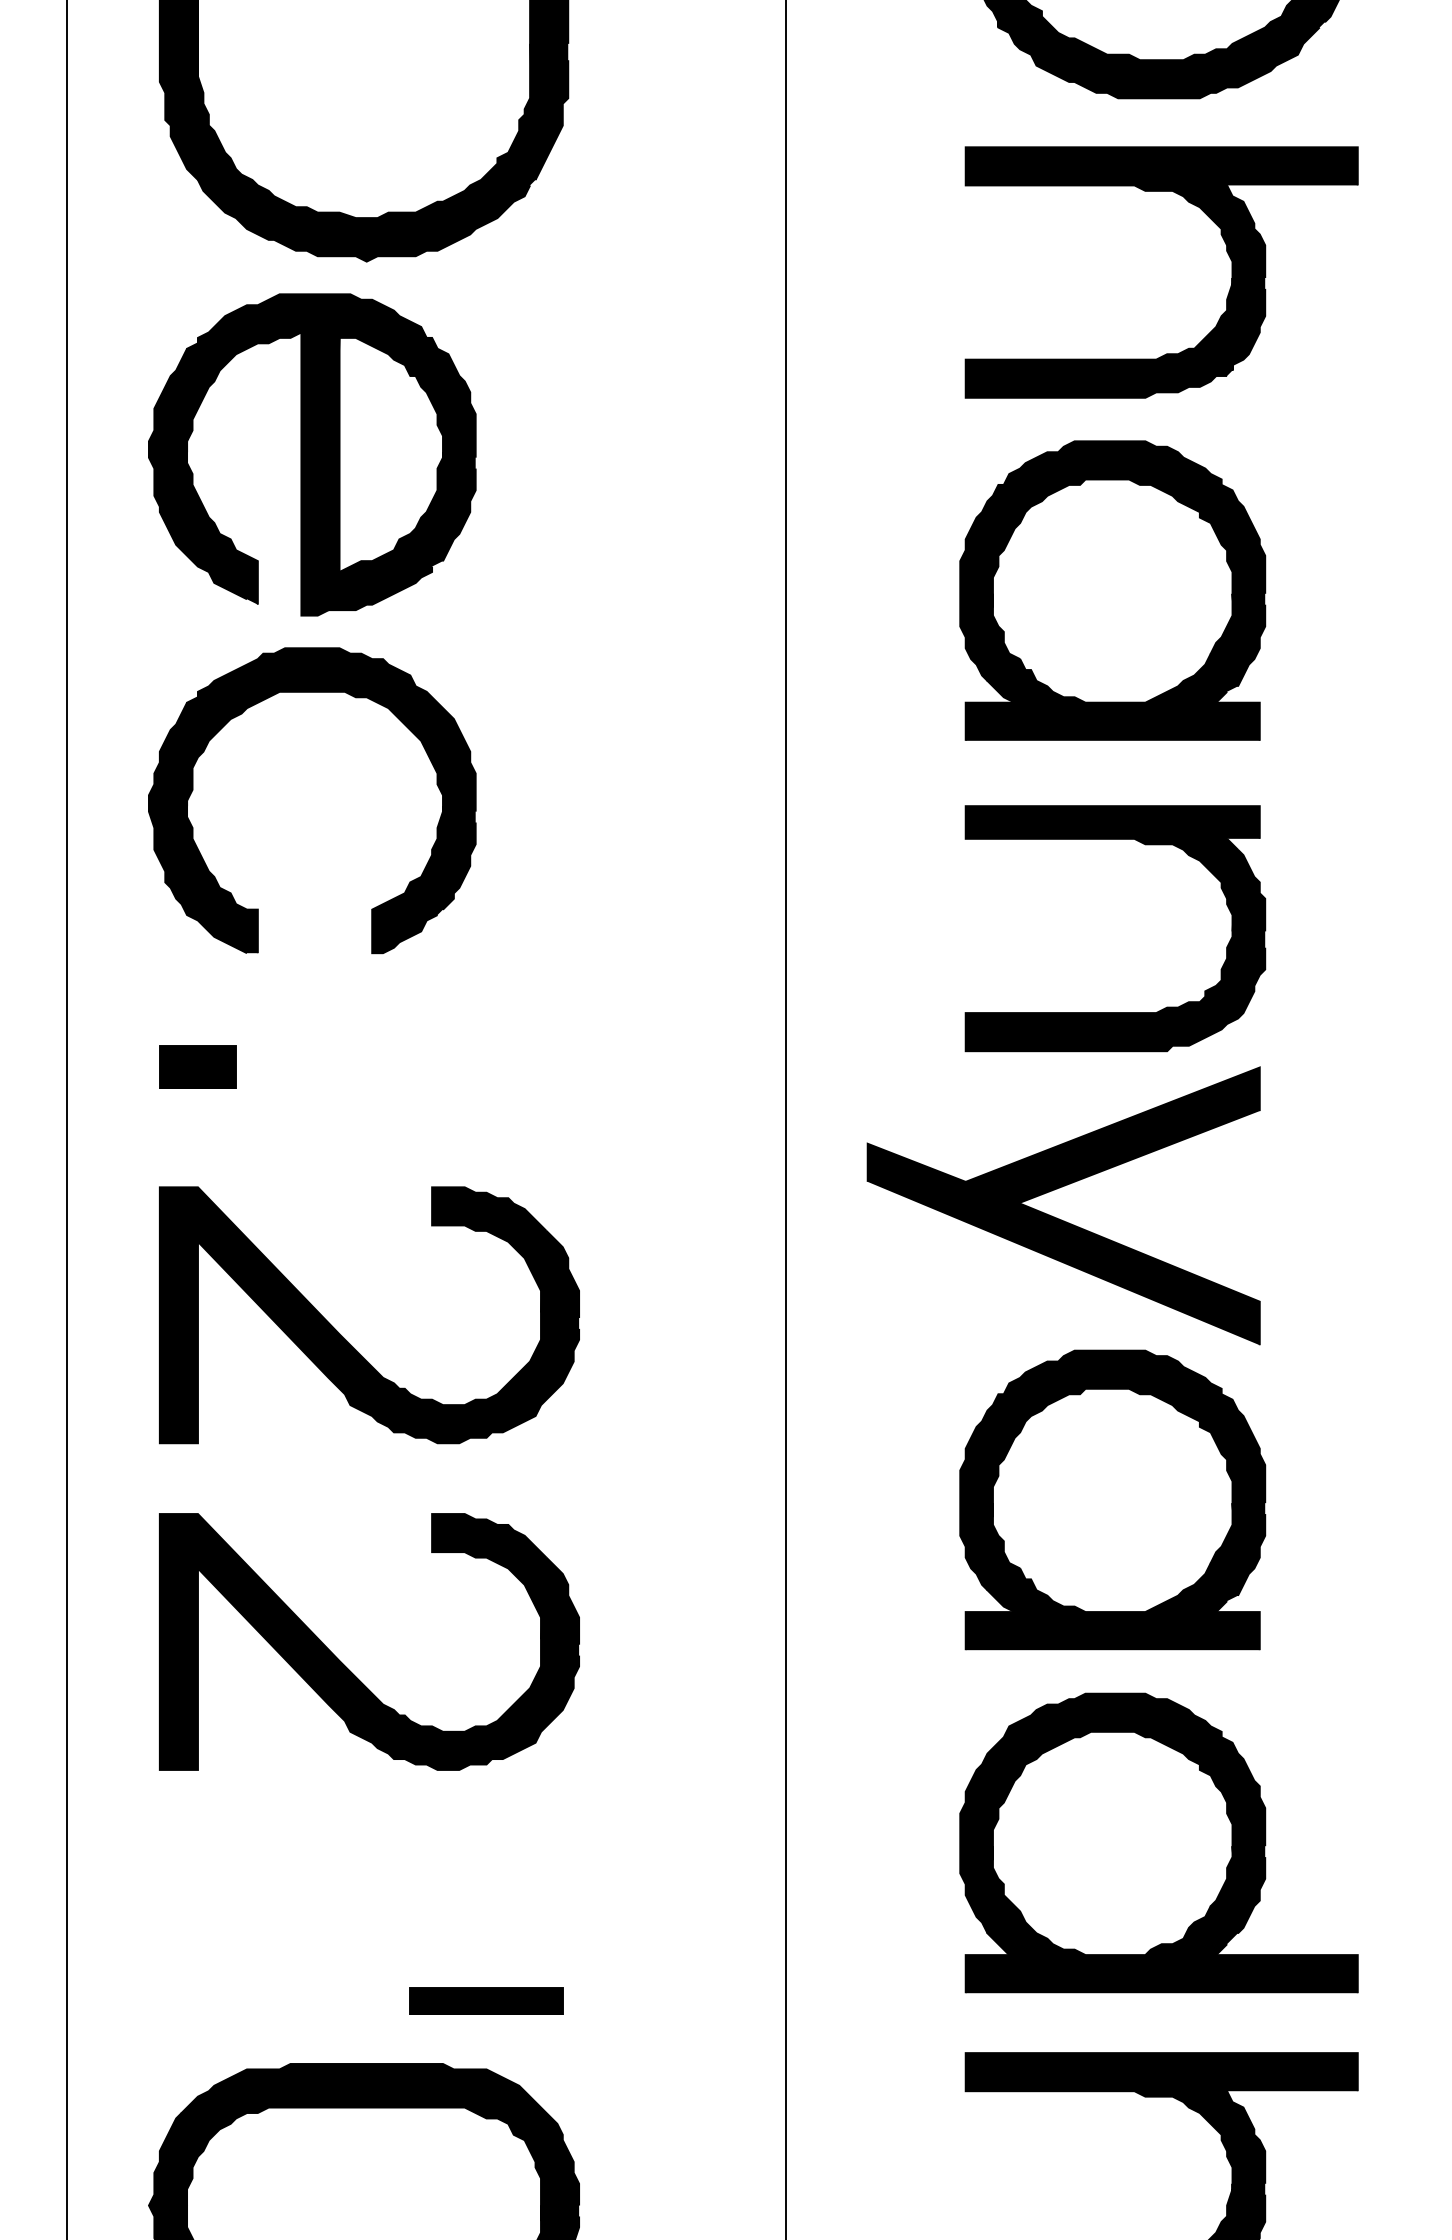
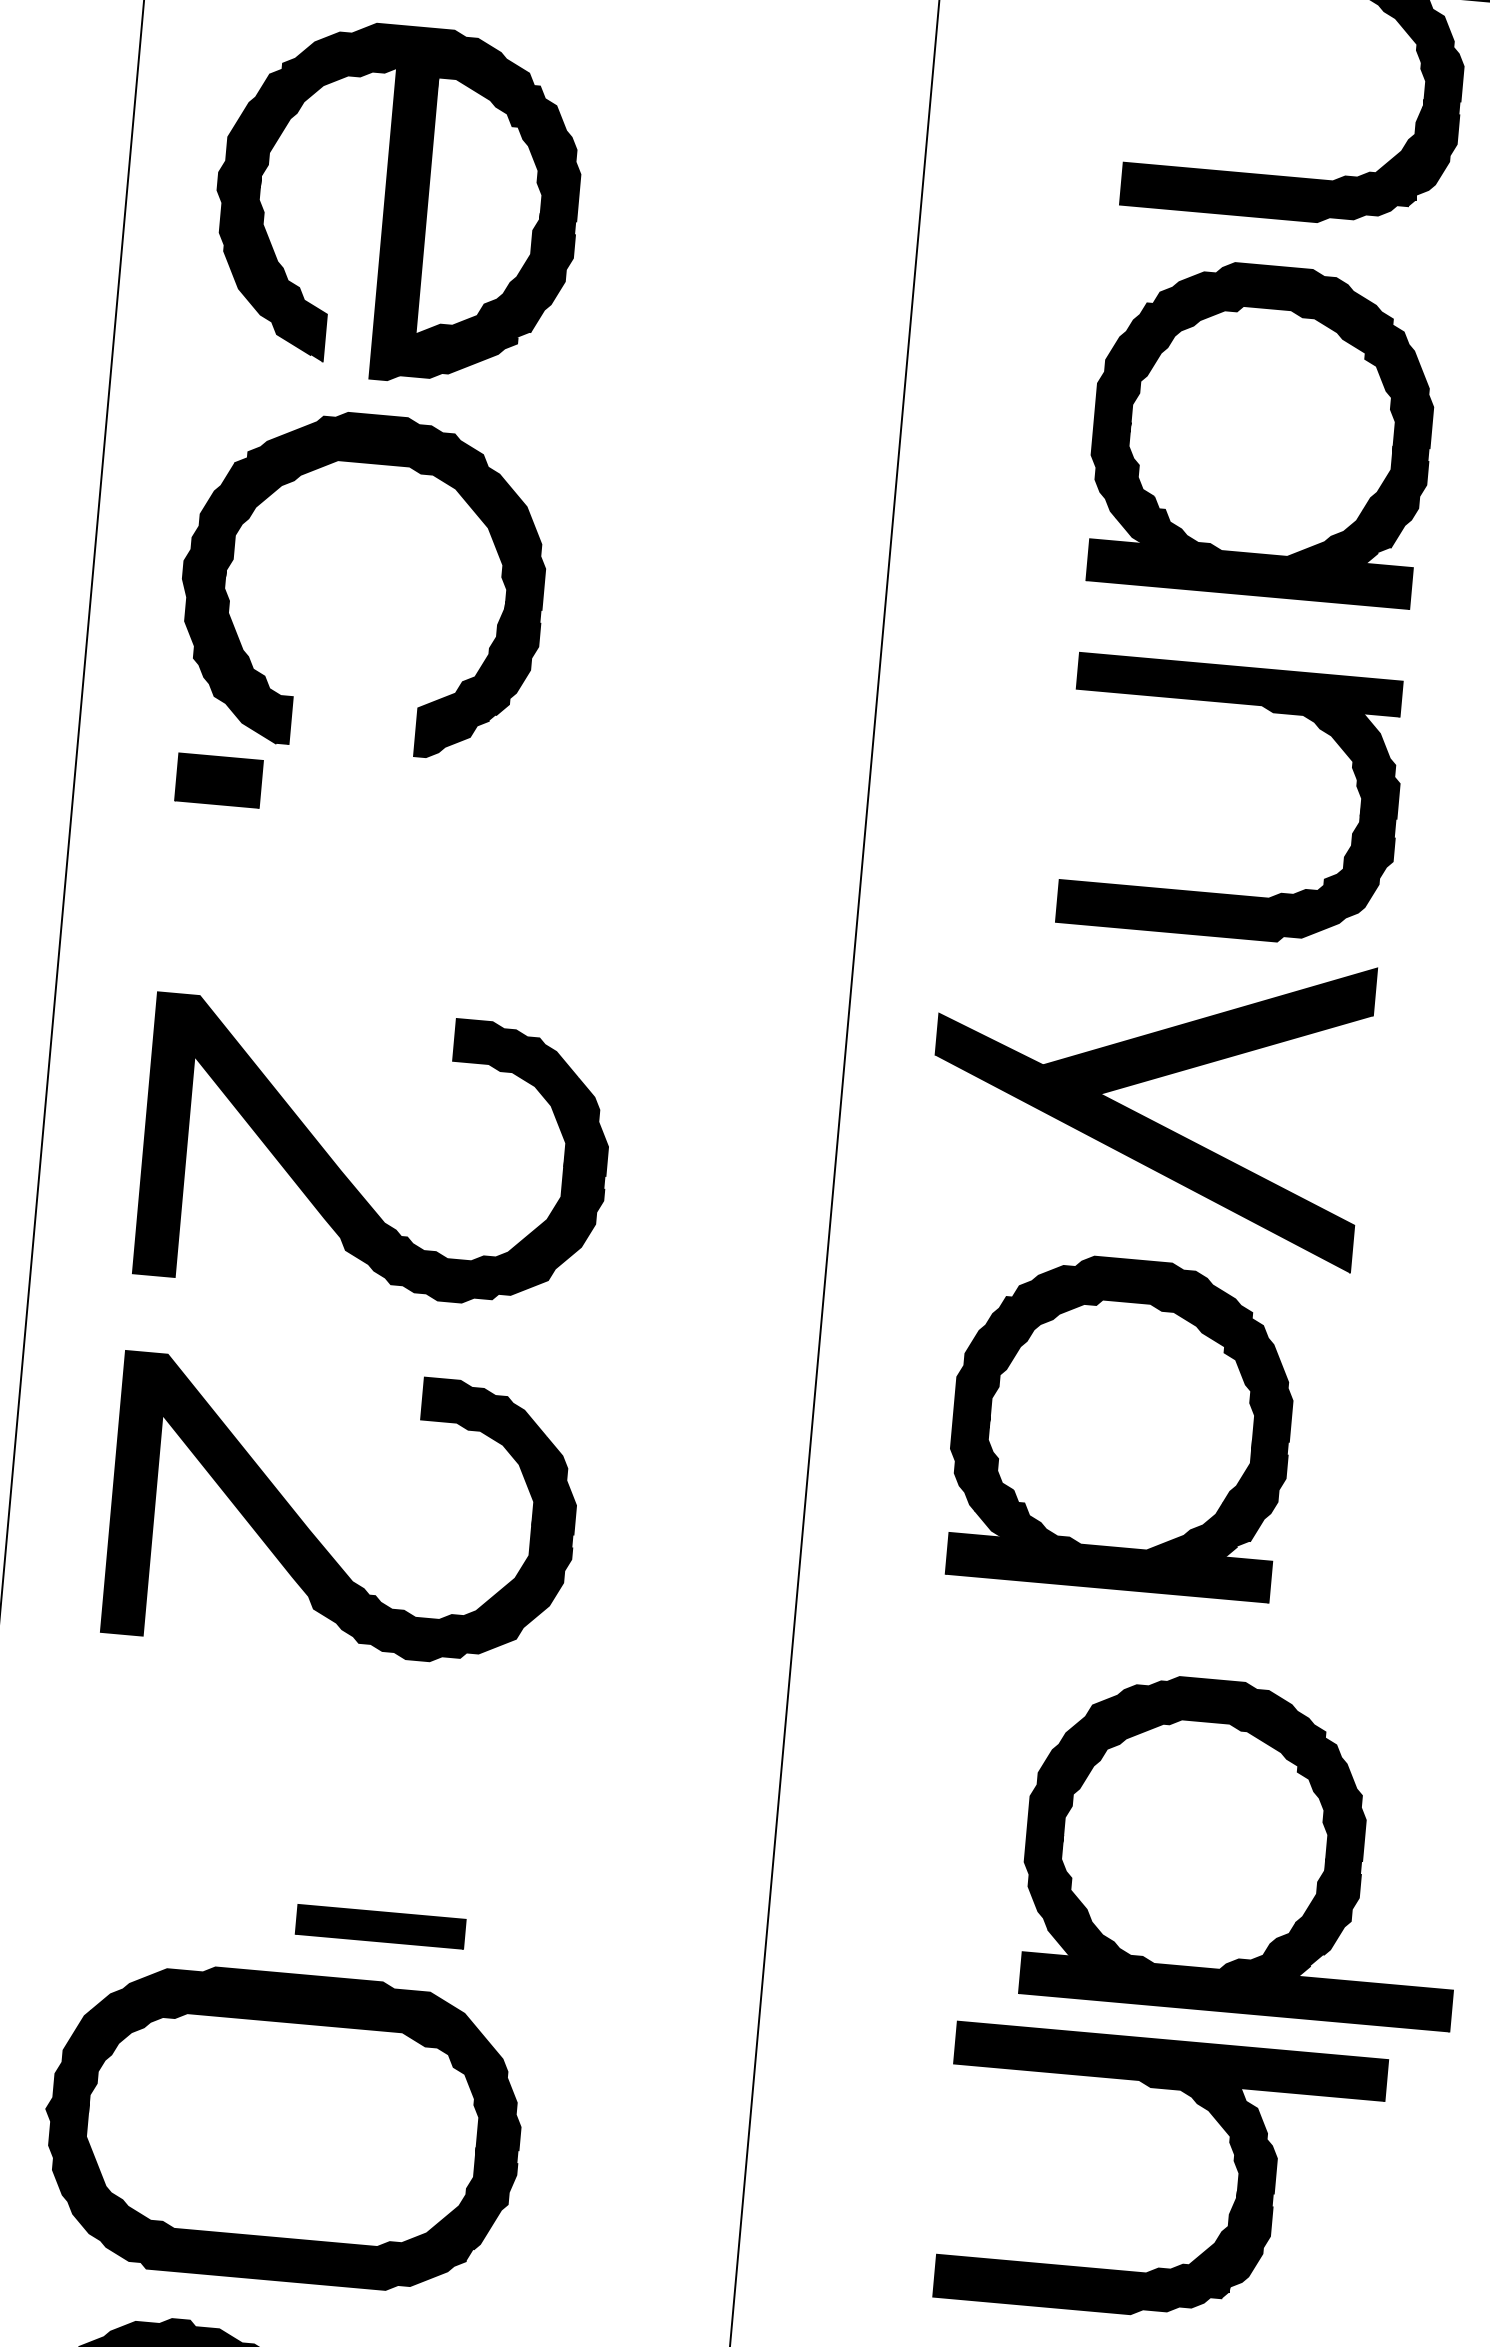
part: (197, 1066) -> (218, 779), moved
part: (1112, 1499) -> (1121, 1423), moved
part: (1158, 1842) -> (1245, 1847), moved
part: (486, 2000) -> (380, 1926), moved

